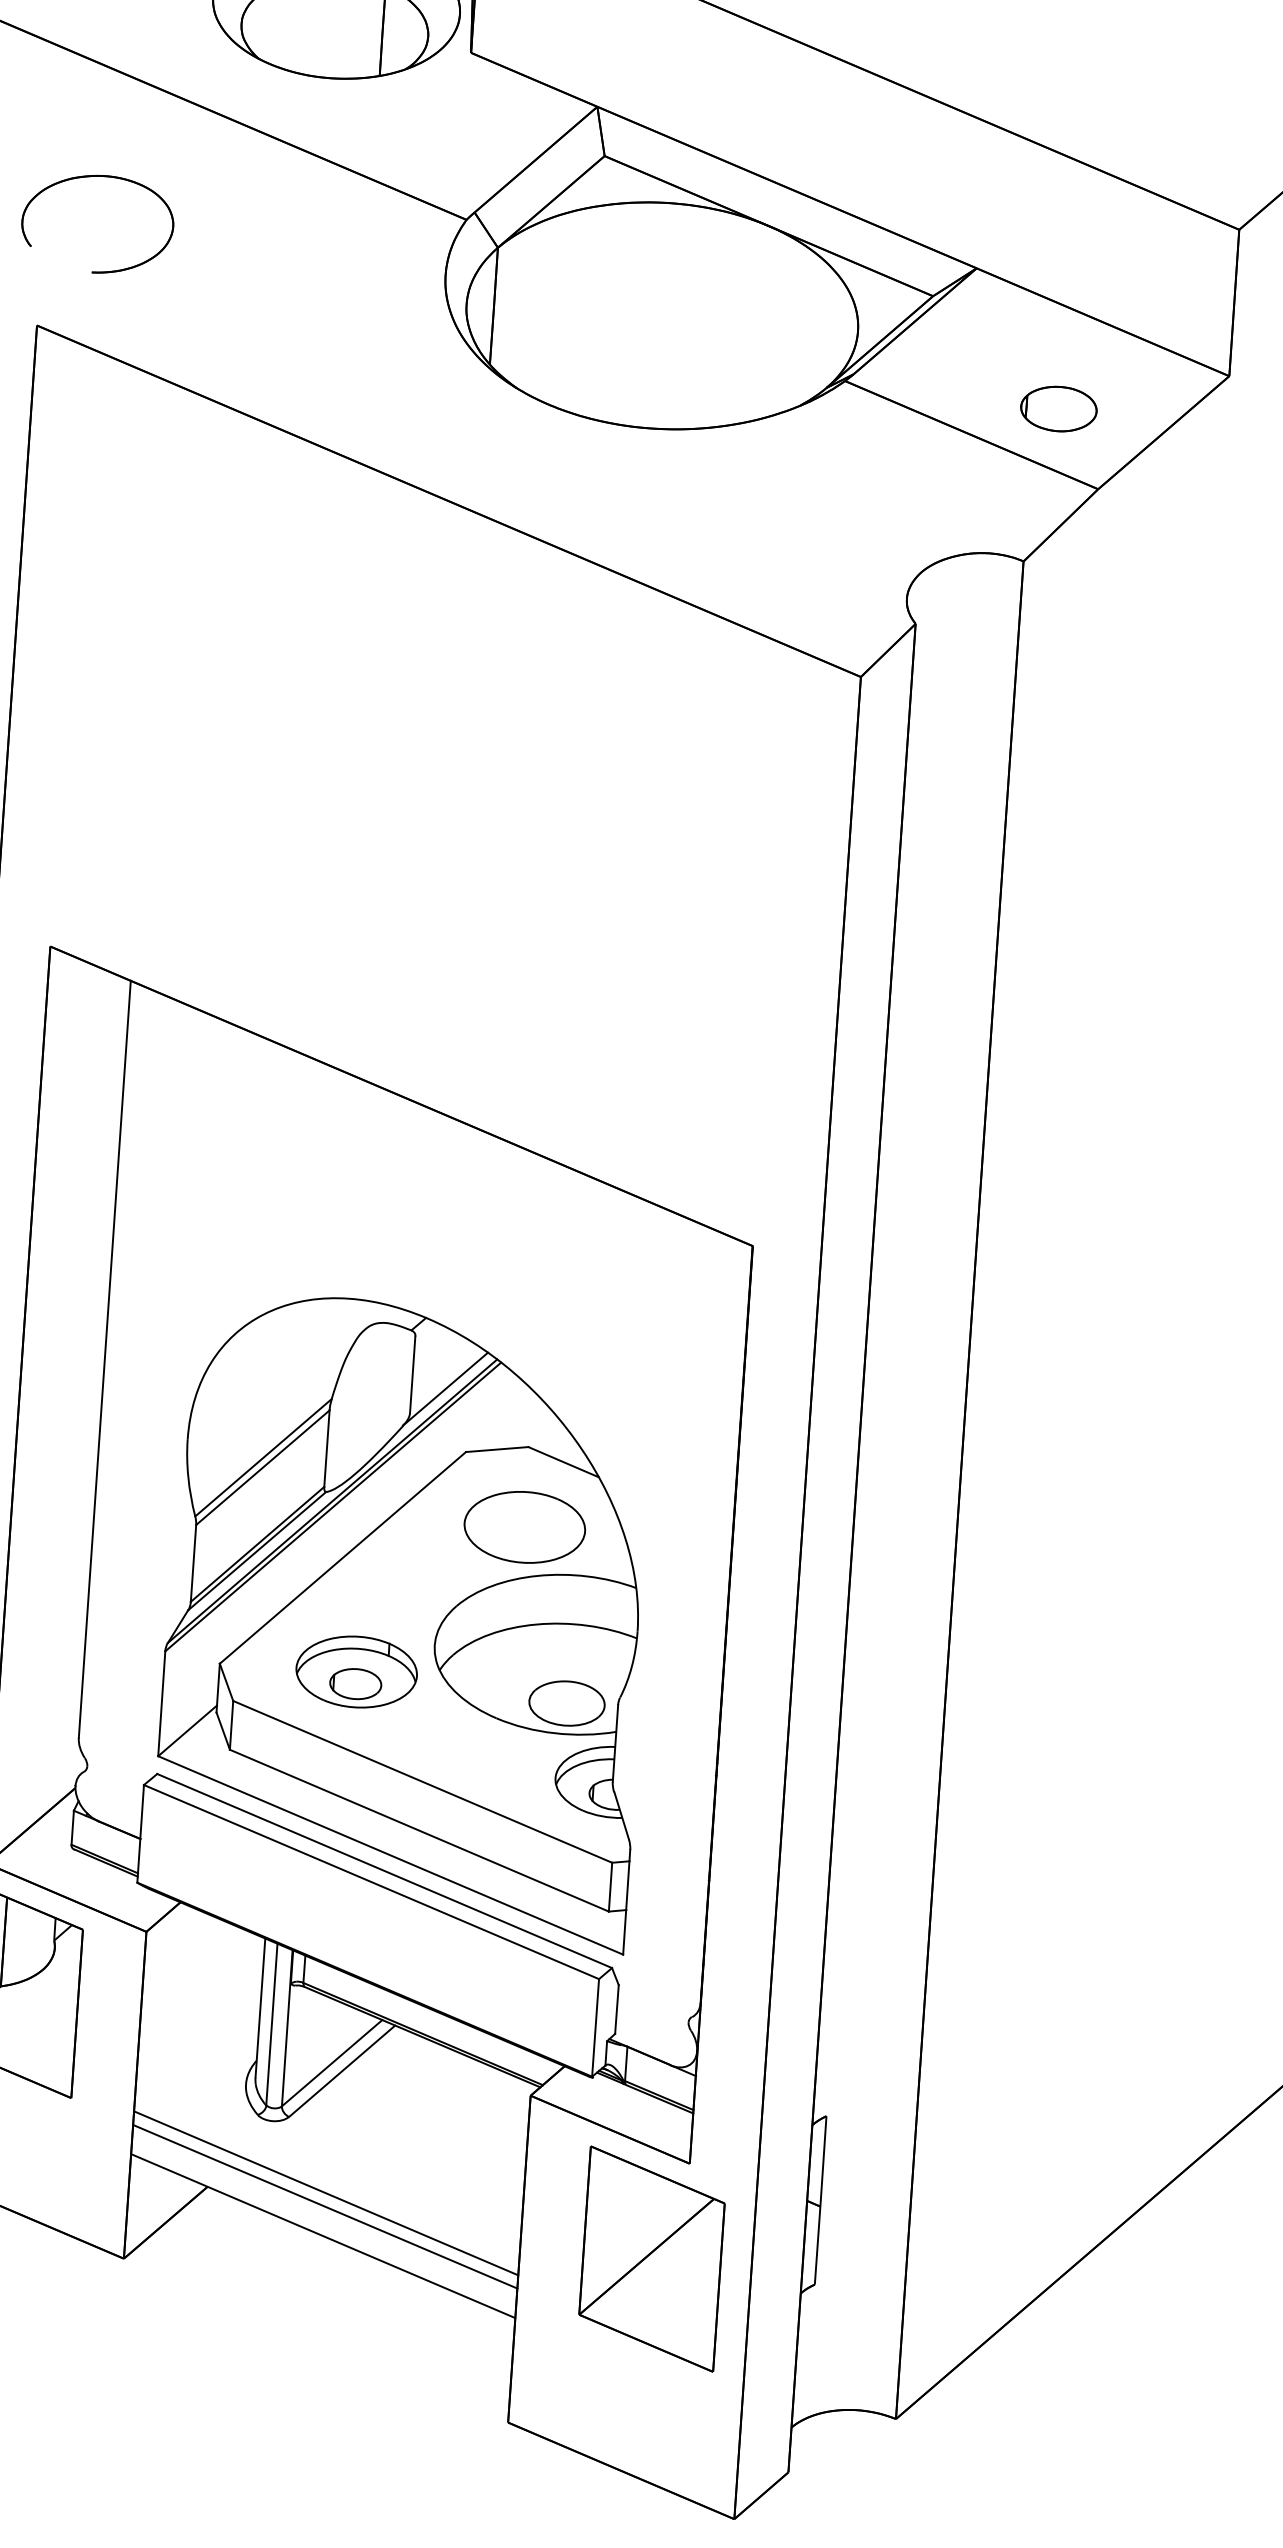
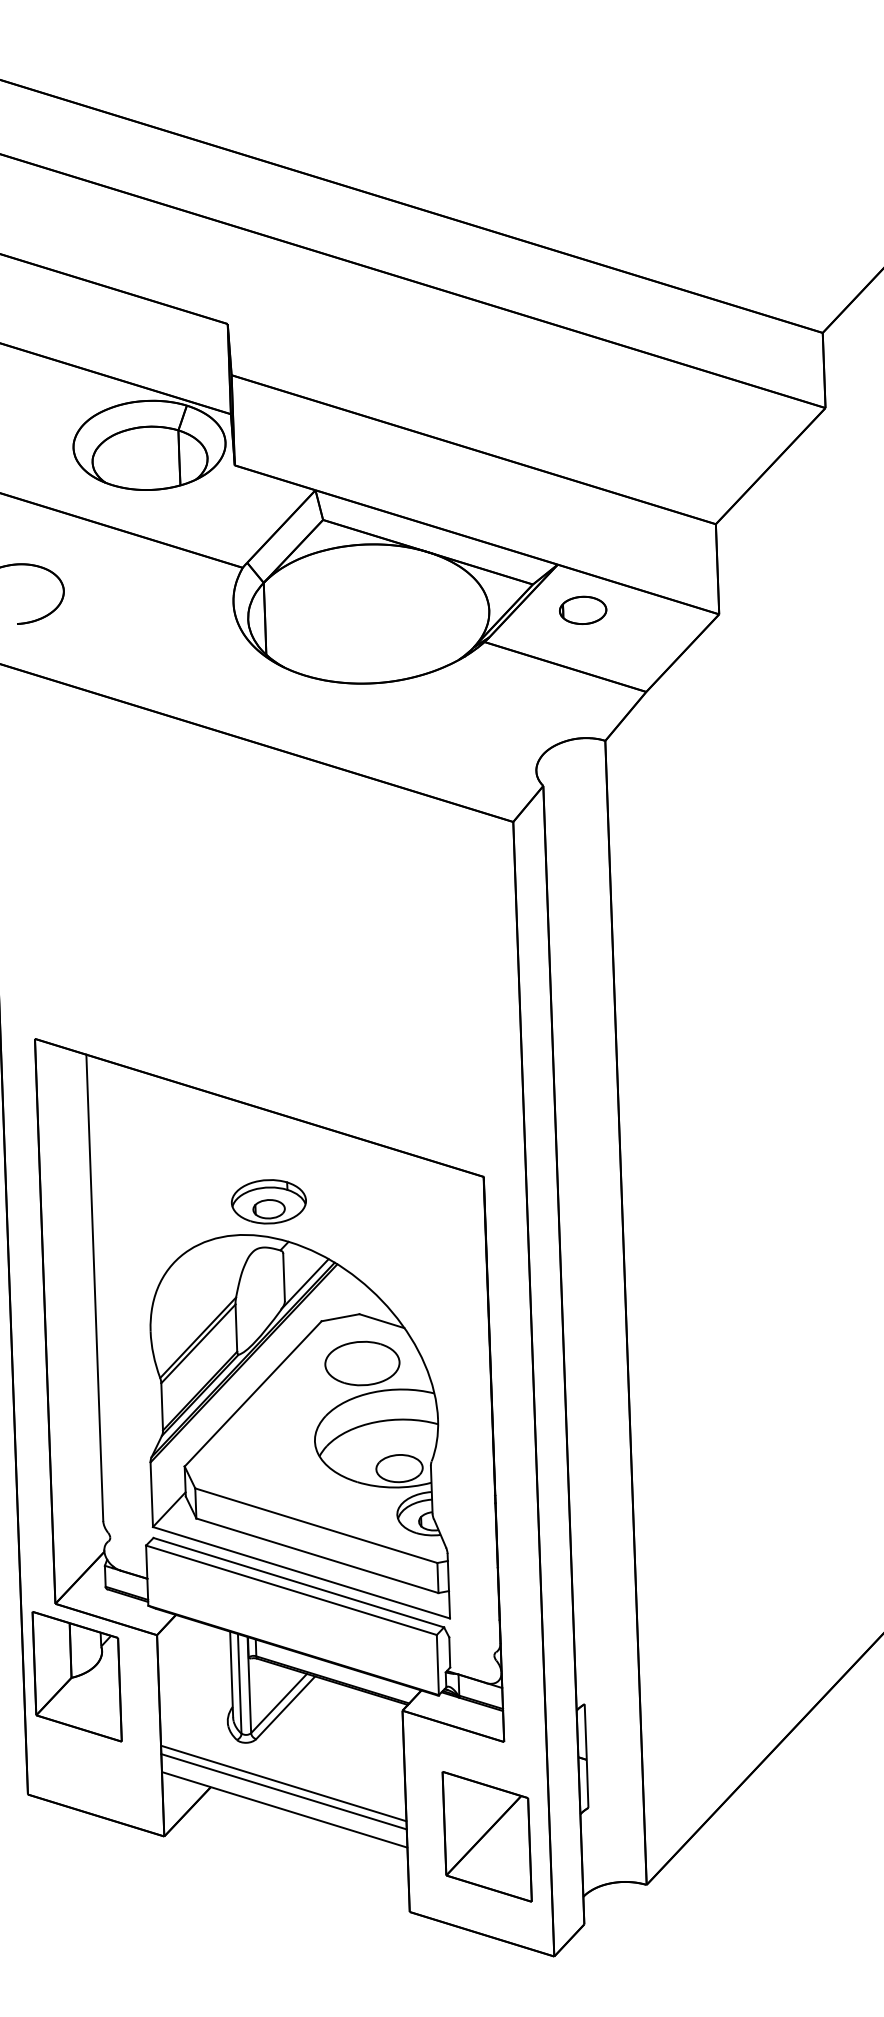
part: (1059, 407) -> (583, 609), moved
part: (356, 1671) -> (268, 1201), moved
part: (650, 2258) -> (486, 1836), moved

